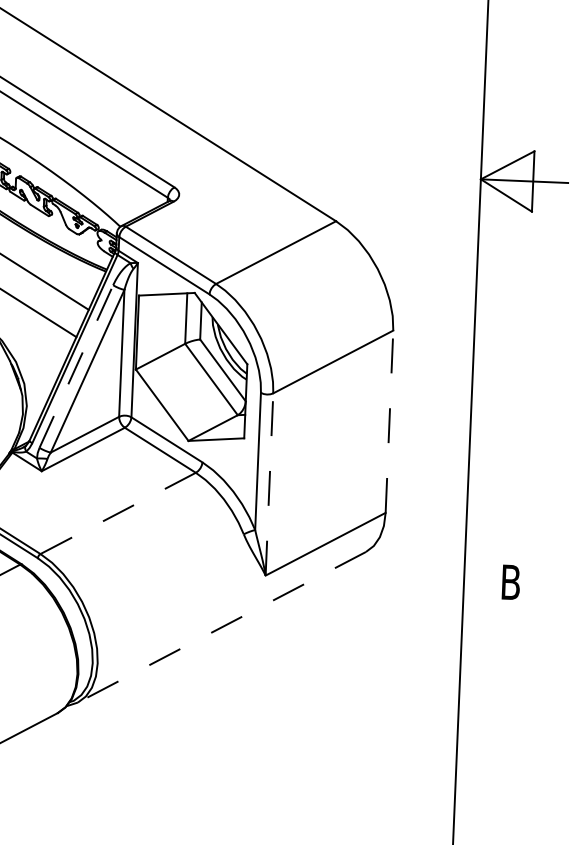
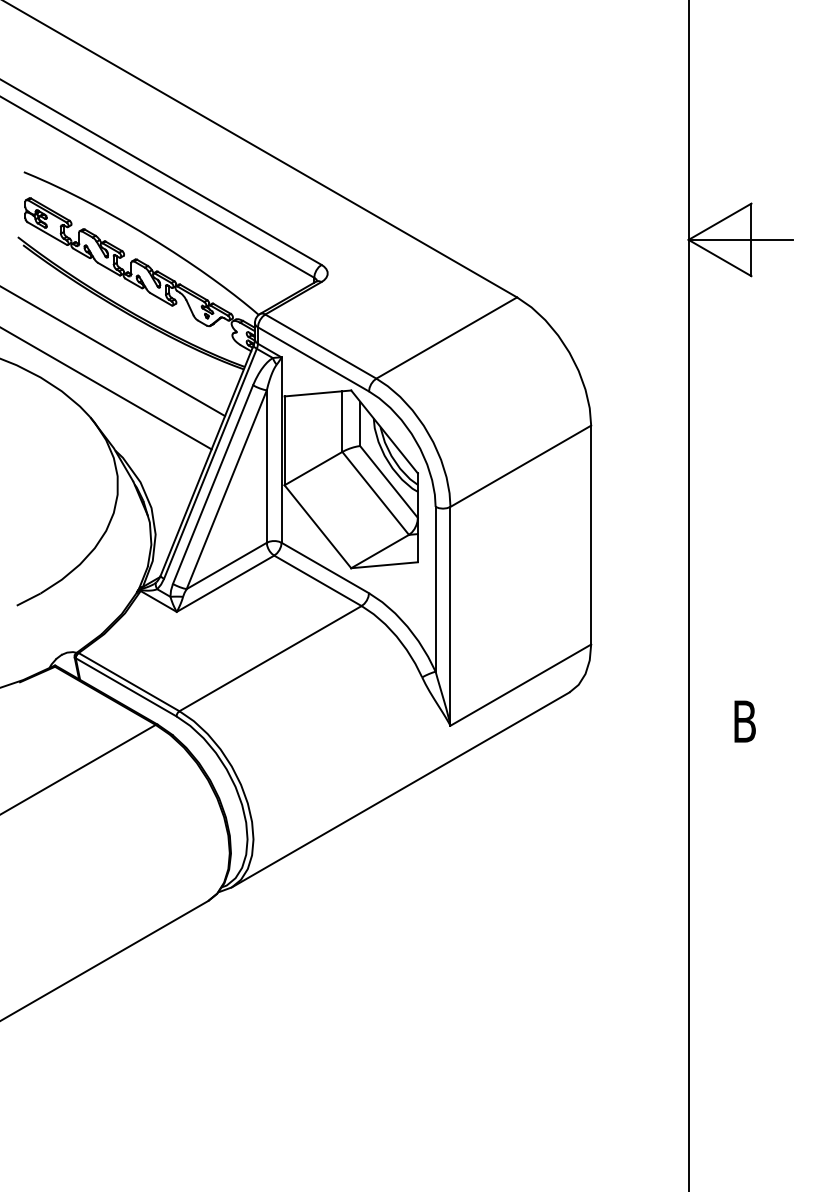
line: (76, 366) -> (213, 484), dashed -> solid
line: (389, 421) -> (591, 534), dashed -> solid
line: (269, 483) -> (450, 615), dashed -> solid
line: (118, 513) -> (270, 658), dashed -> solid
line: (221, 626) -> (400, 789), dashed -> solid

